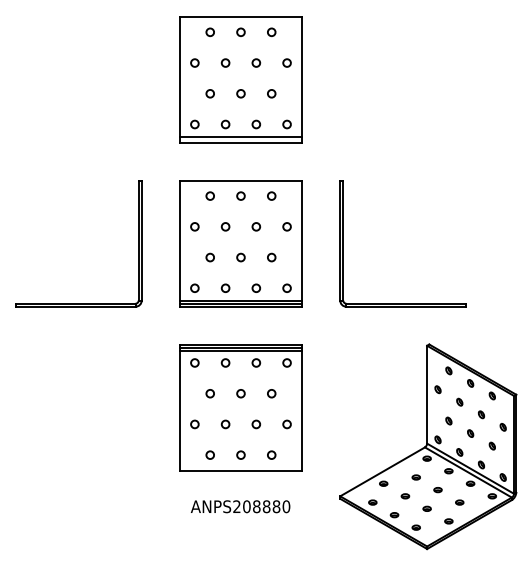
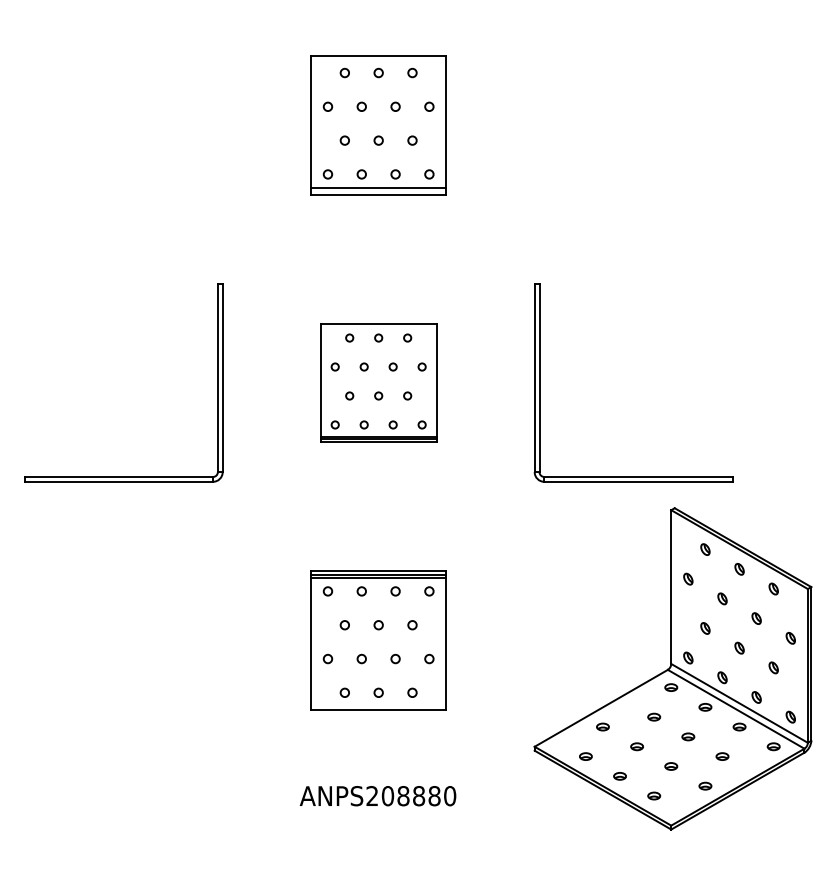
part: (240, 79) -> (377, 124), size x0.7
part: (240, 243) -> (377, 382), size x0.6
part: (240, 407) -> (377, 640), size x0.7
part: (428, 446) -> (673, 668), moved

